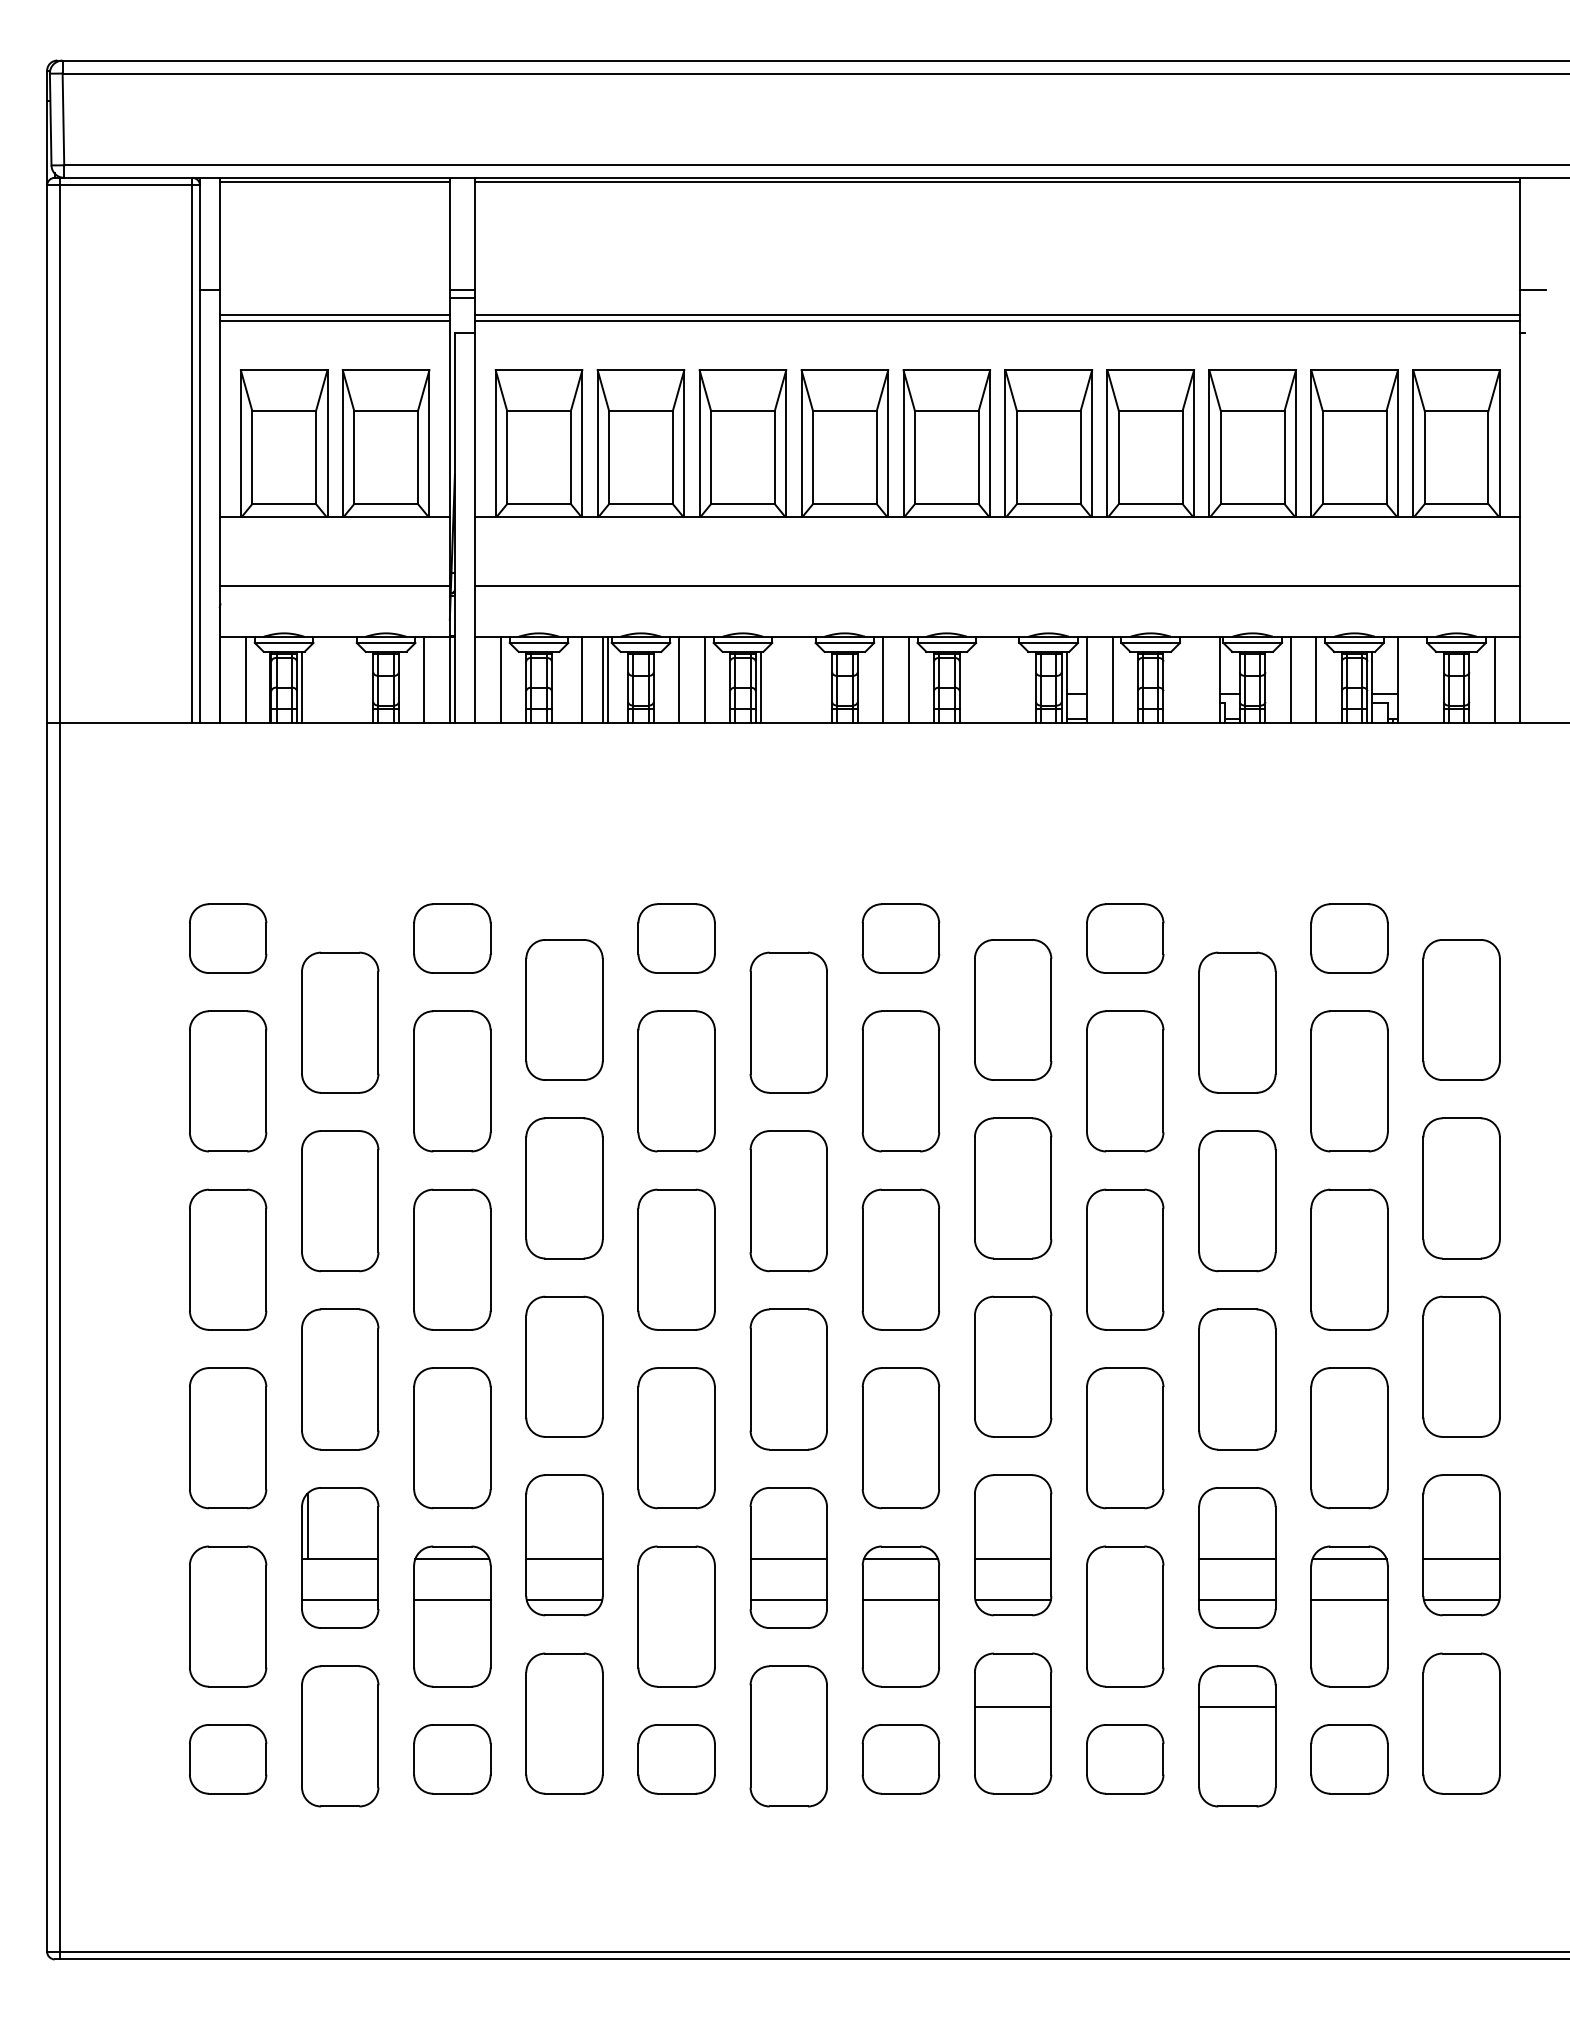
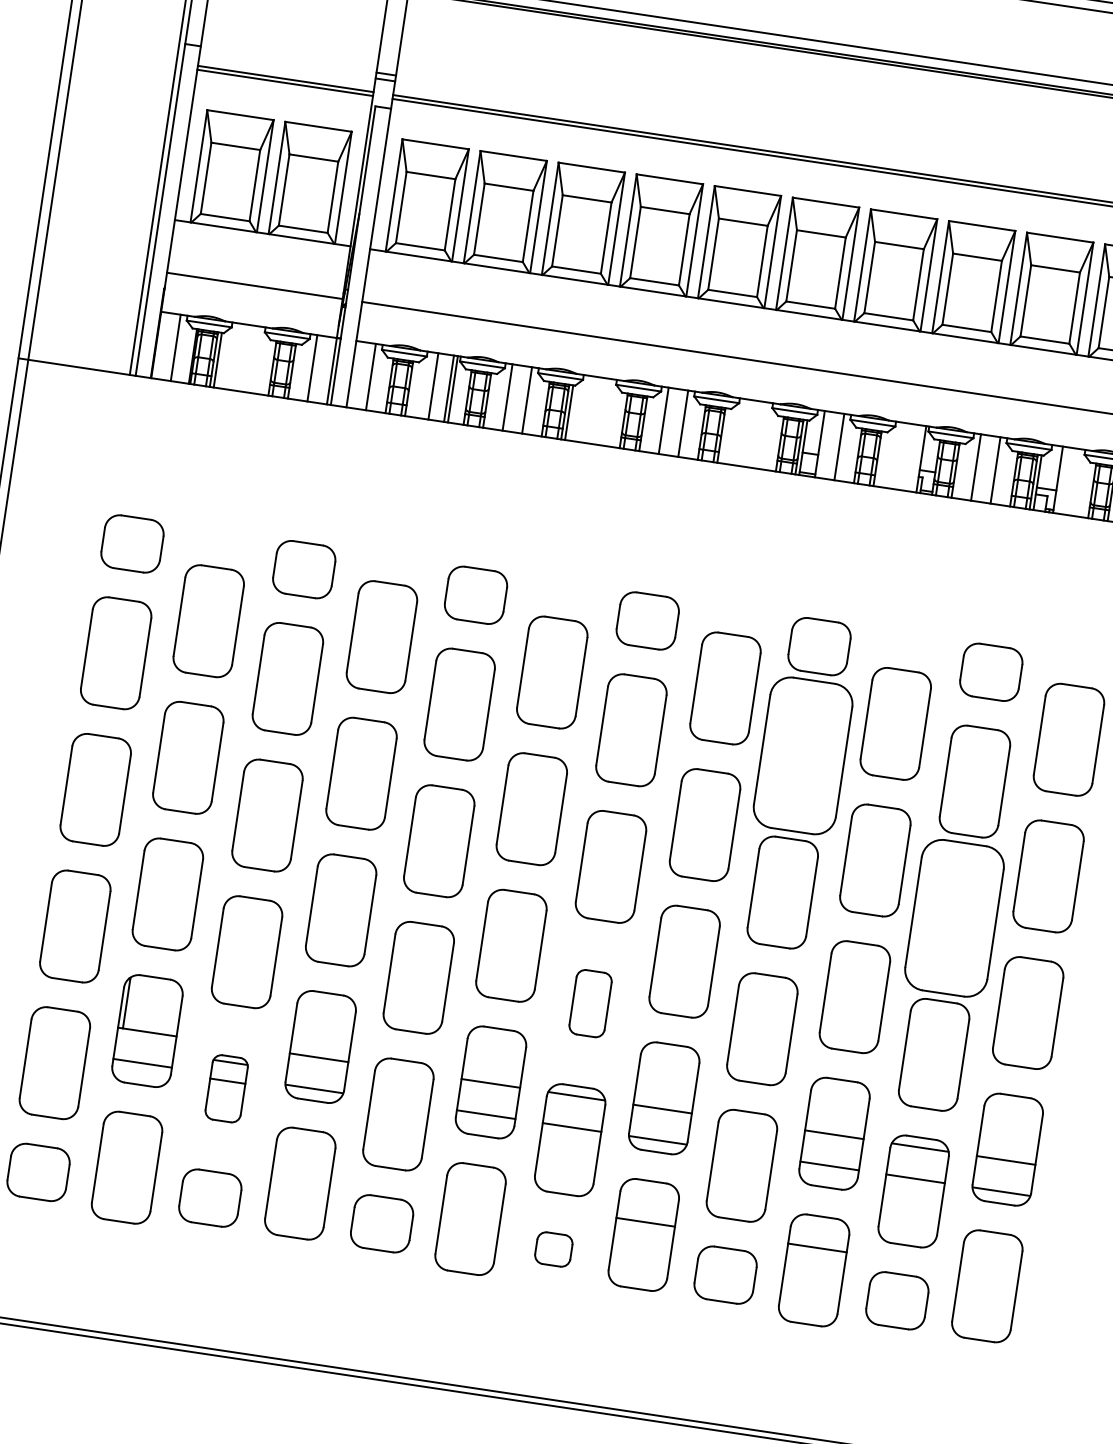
part: (1125, 1081) -> (803, 756), size x1.4
part: (1349, 1259) -> (954, 918), size x1.4
part: (900, 1438) -> (590, 1003), size x0.6
part: (452, 1616) -> (226, 1088), size x0.6
part: (900, 1759) -> (553, 1249), size x0.6

